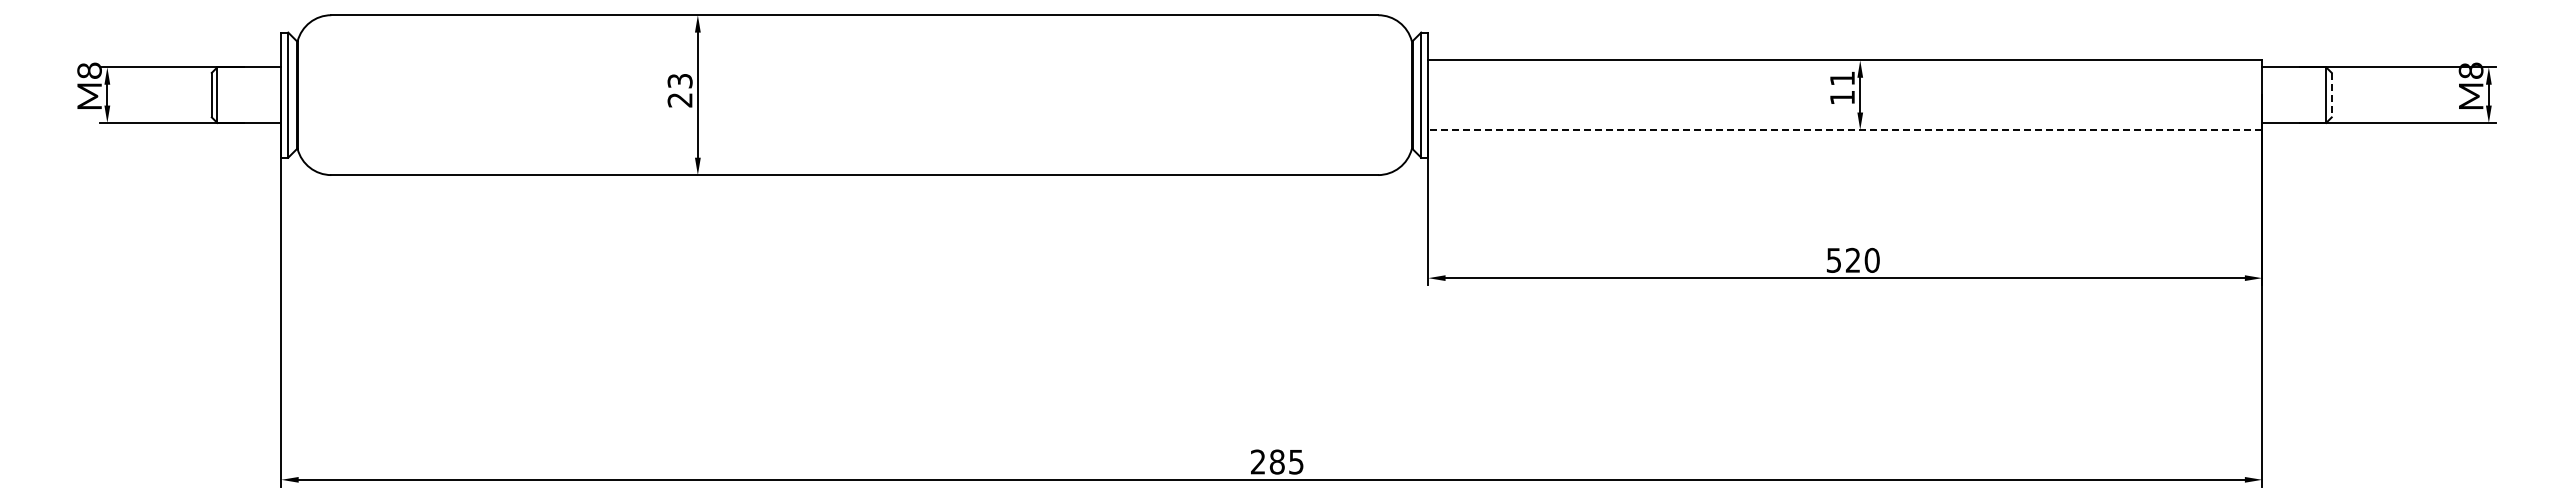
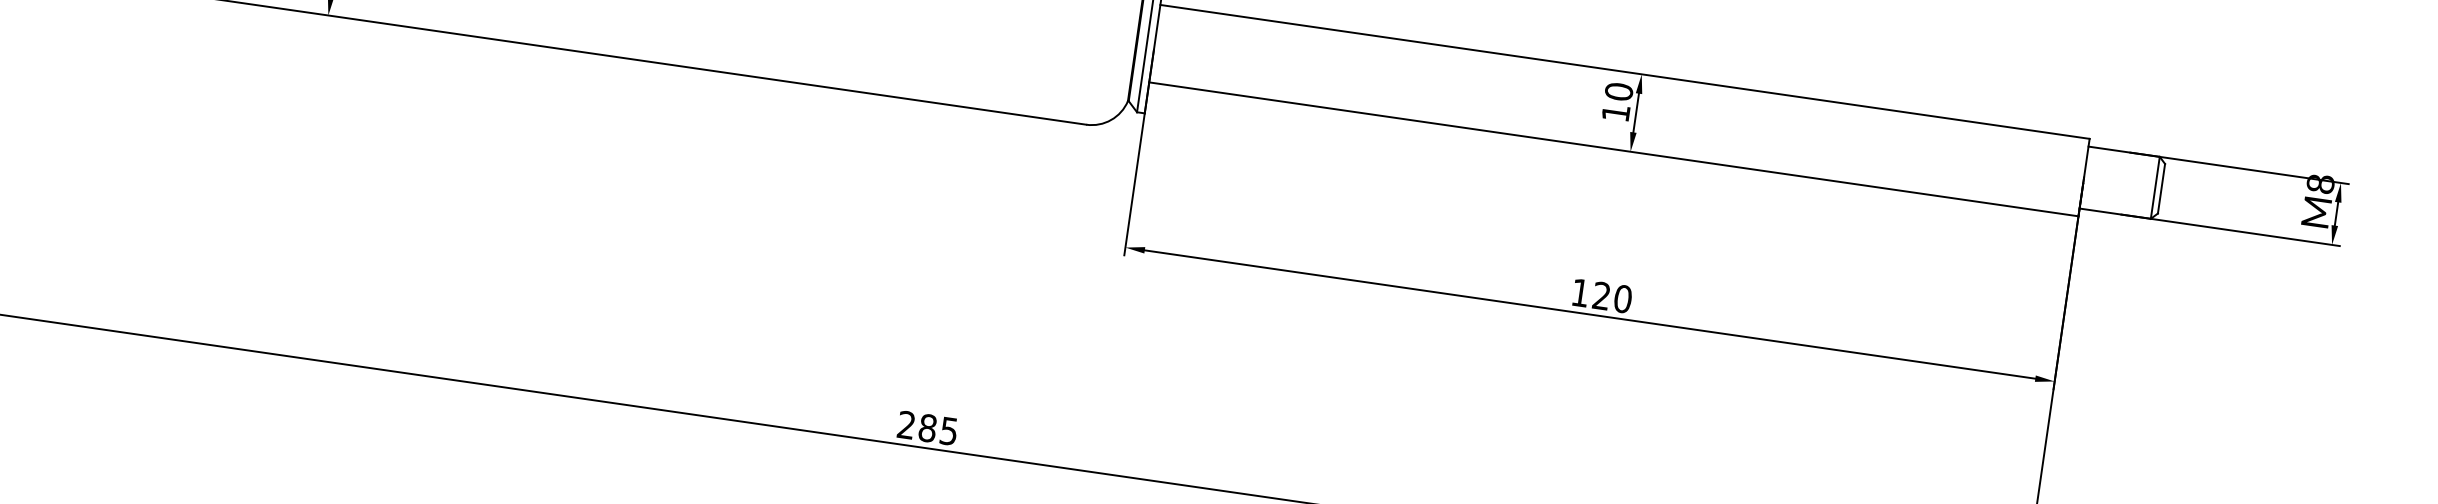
text: (1842, 78) -> (1619, 91), 11 -> 10
line: (2331, 95) -> (2161, 189), dashed -> solid
line: (1844, 129) -> (1613, 148), dashed -> solid
text: (1833, 260) -> (1579, 292), 520 -> 120

